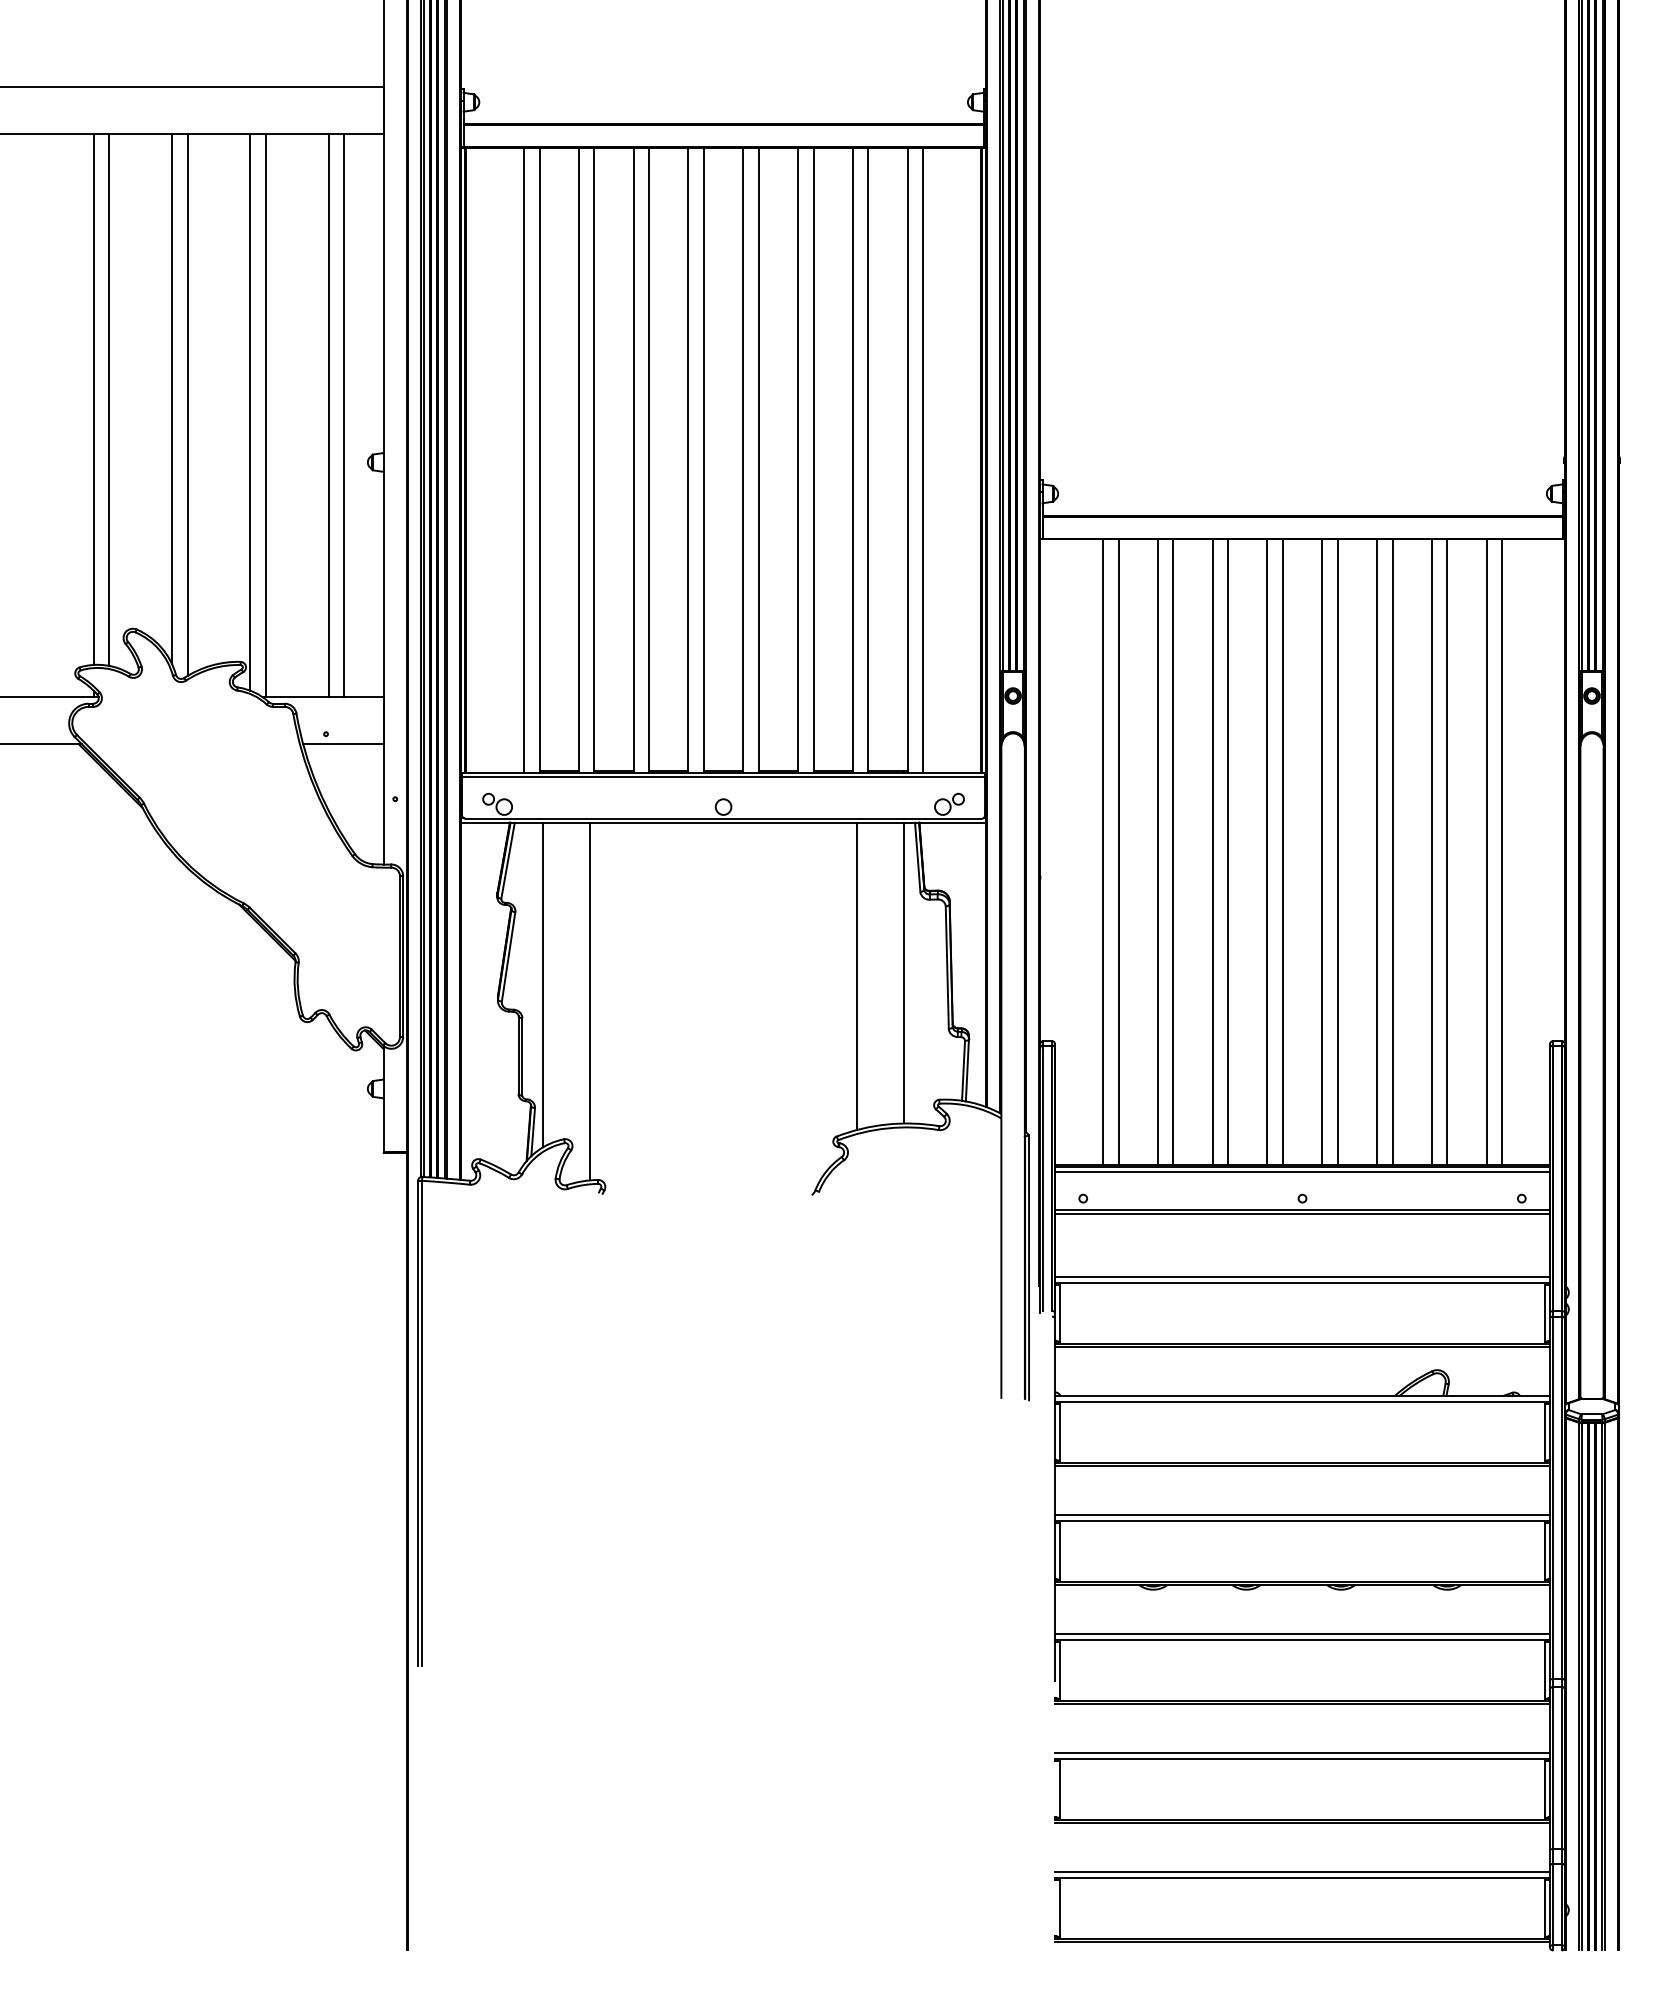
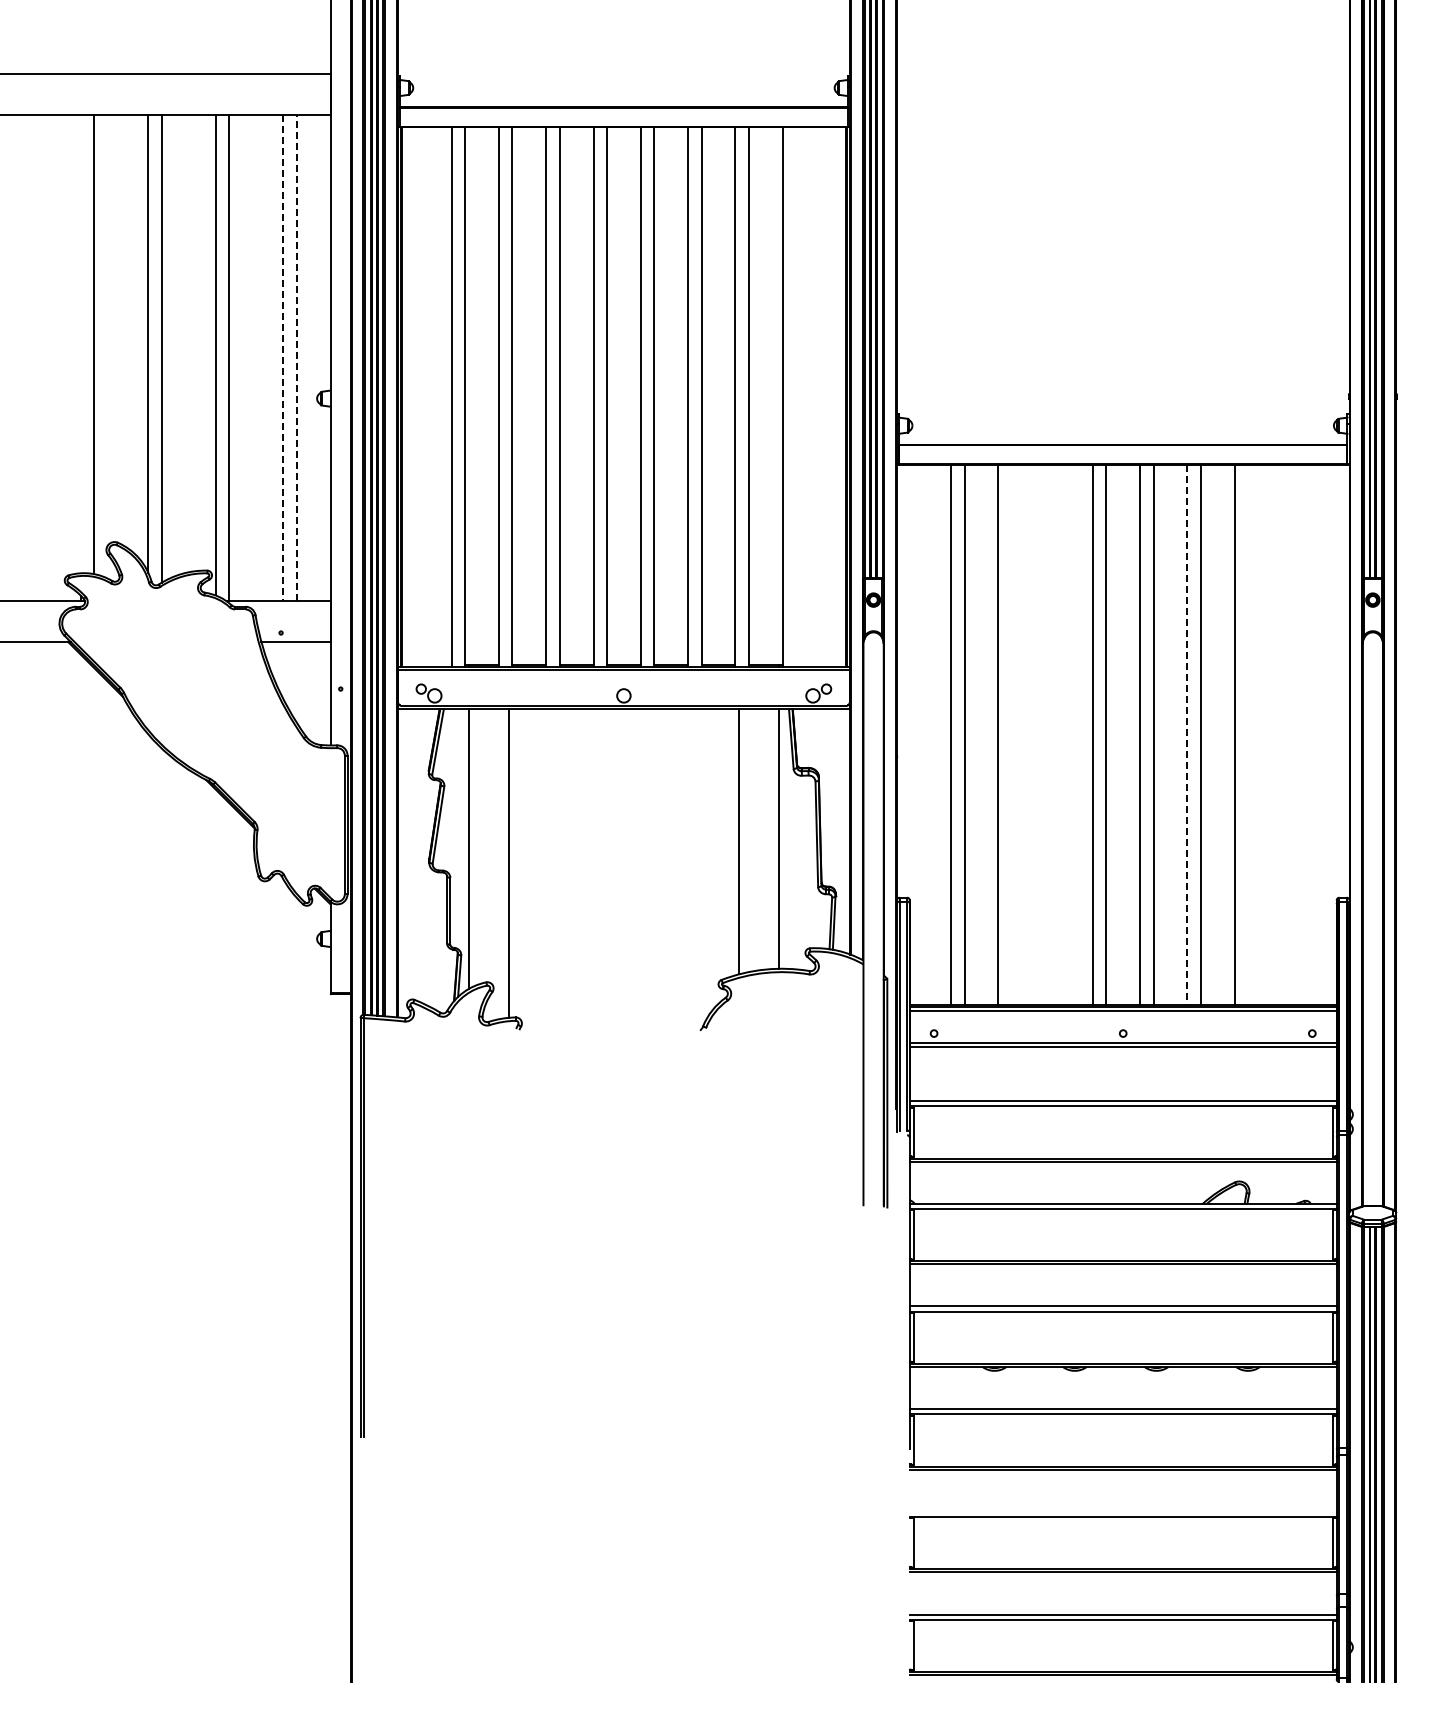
line: (93, 398) -> (80, 343), removed
line: (343, 414) -> (296, 357), solid -> dashed
line: (328, 415) -> (283, 358), solid -> dashed
line: (923, 459) -> (796, 396), removed
line: (1172, 851) -> (1011, 734), removed
line: (1212, 851) -> (1045, 734), removed
line: (1228, 851) -> (1059, 734), removed
line: (1377, 851) -> (1187, 734), solid -> dashed
line: (1447, 851) -> (1248, 734), removed
line: (1486, 851) -> (1281, 734), removed
line: (1502, 851) -> (1295, 734), removed
line: (1301, 1752) -> (1122, 1511), removed

